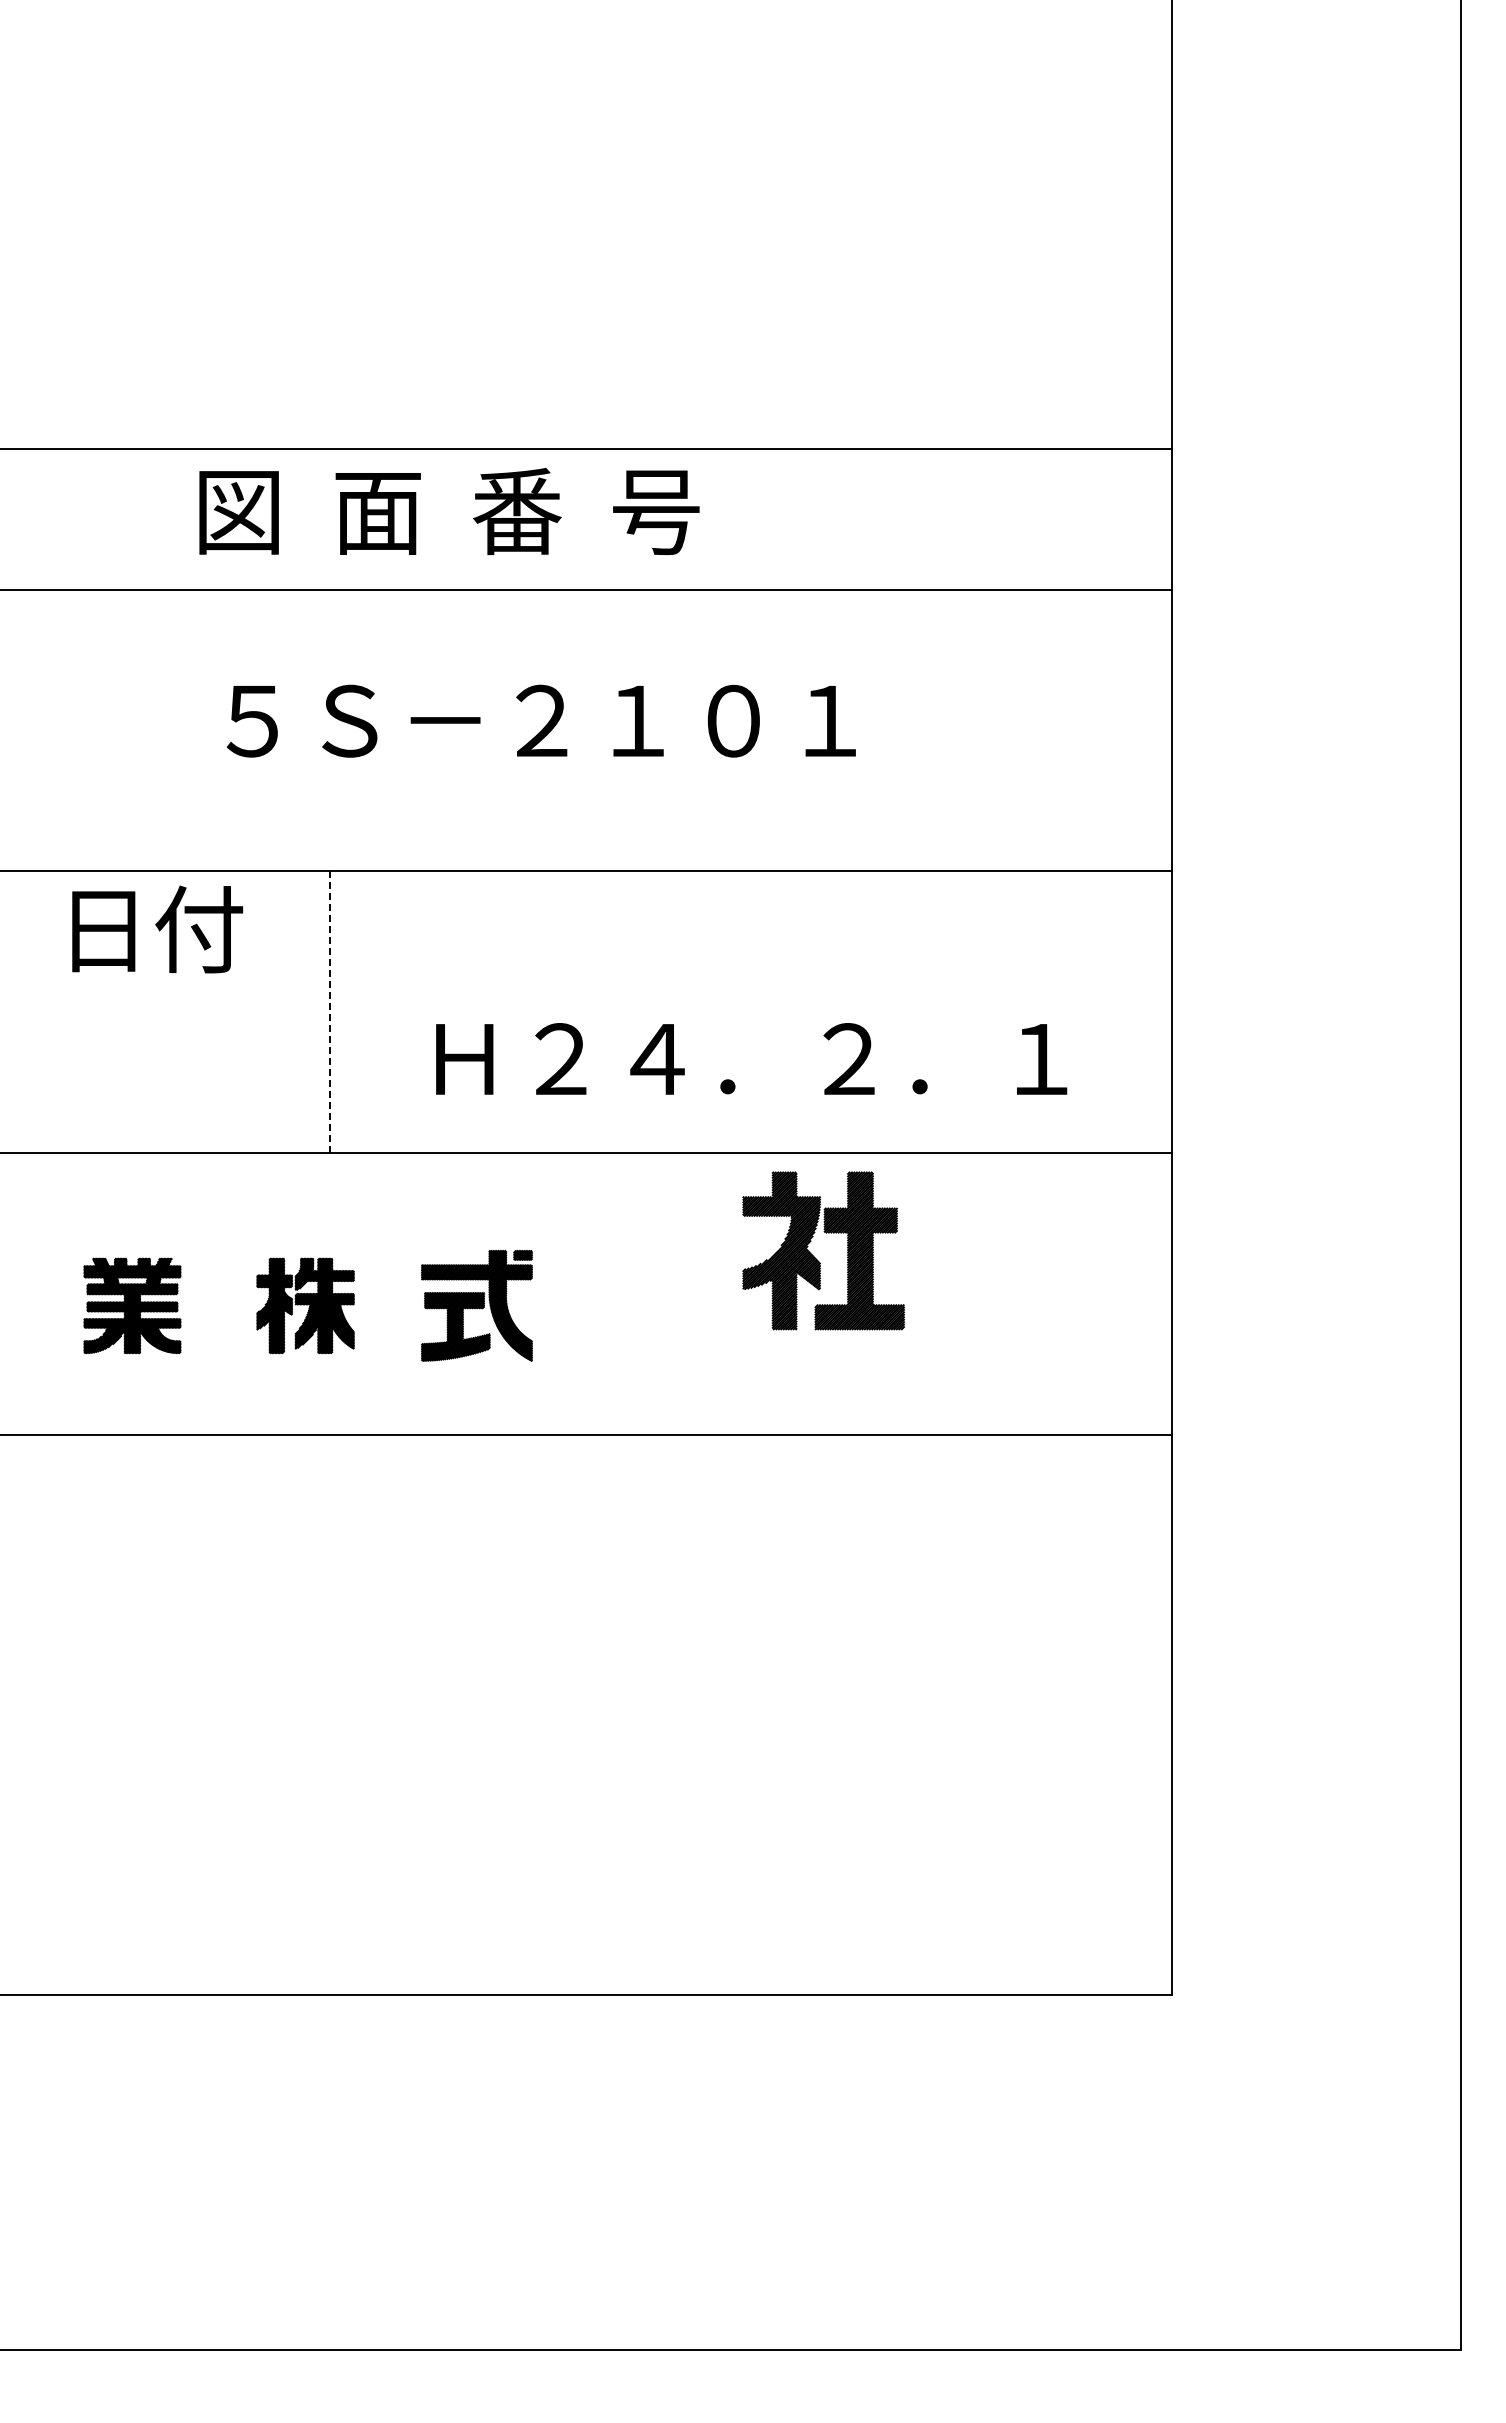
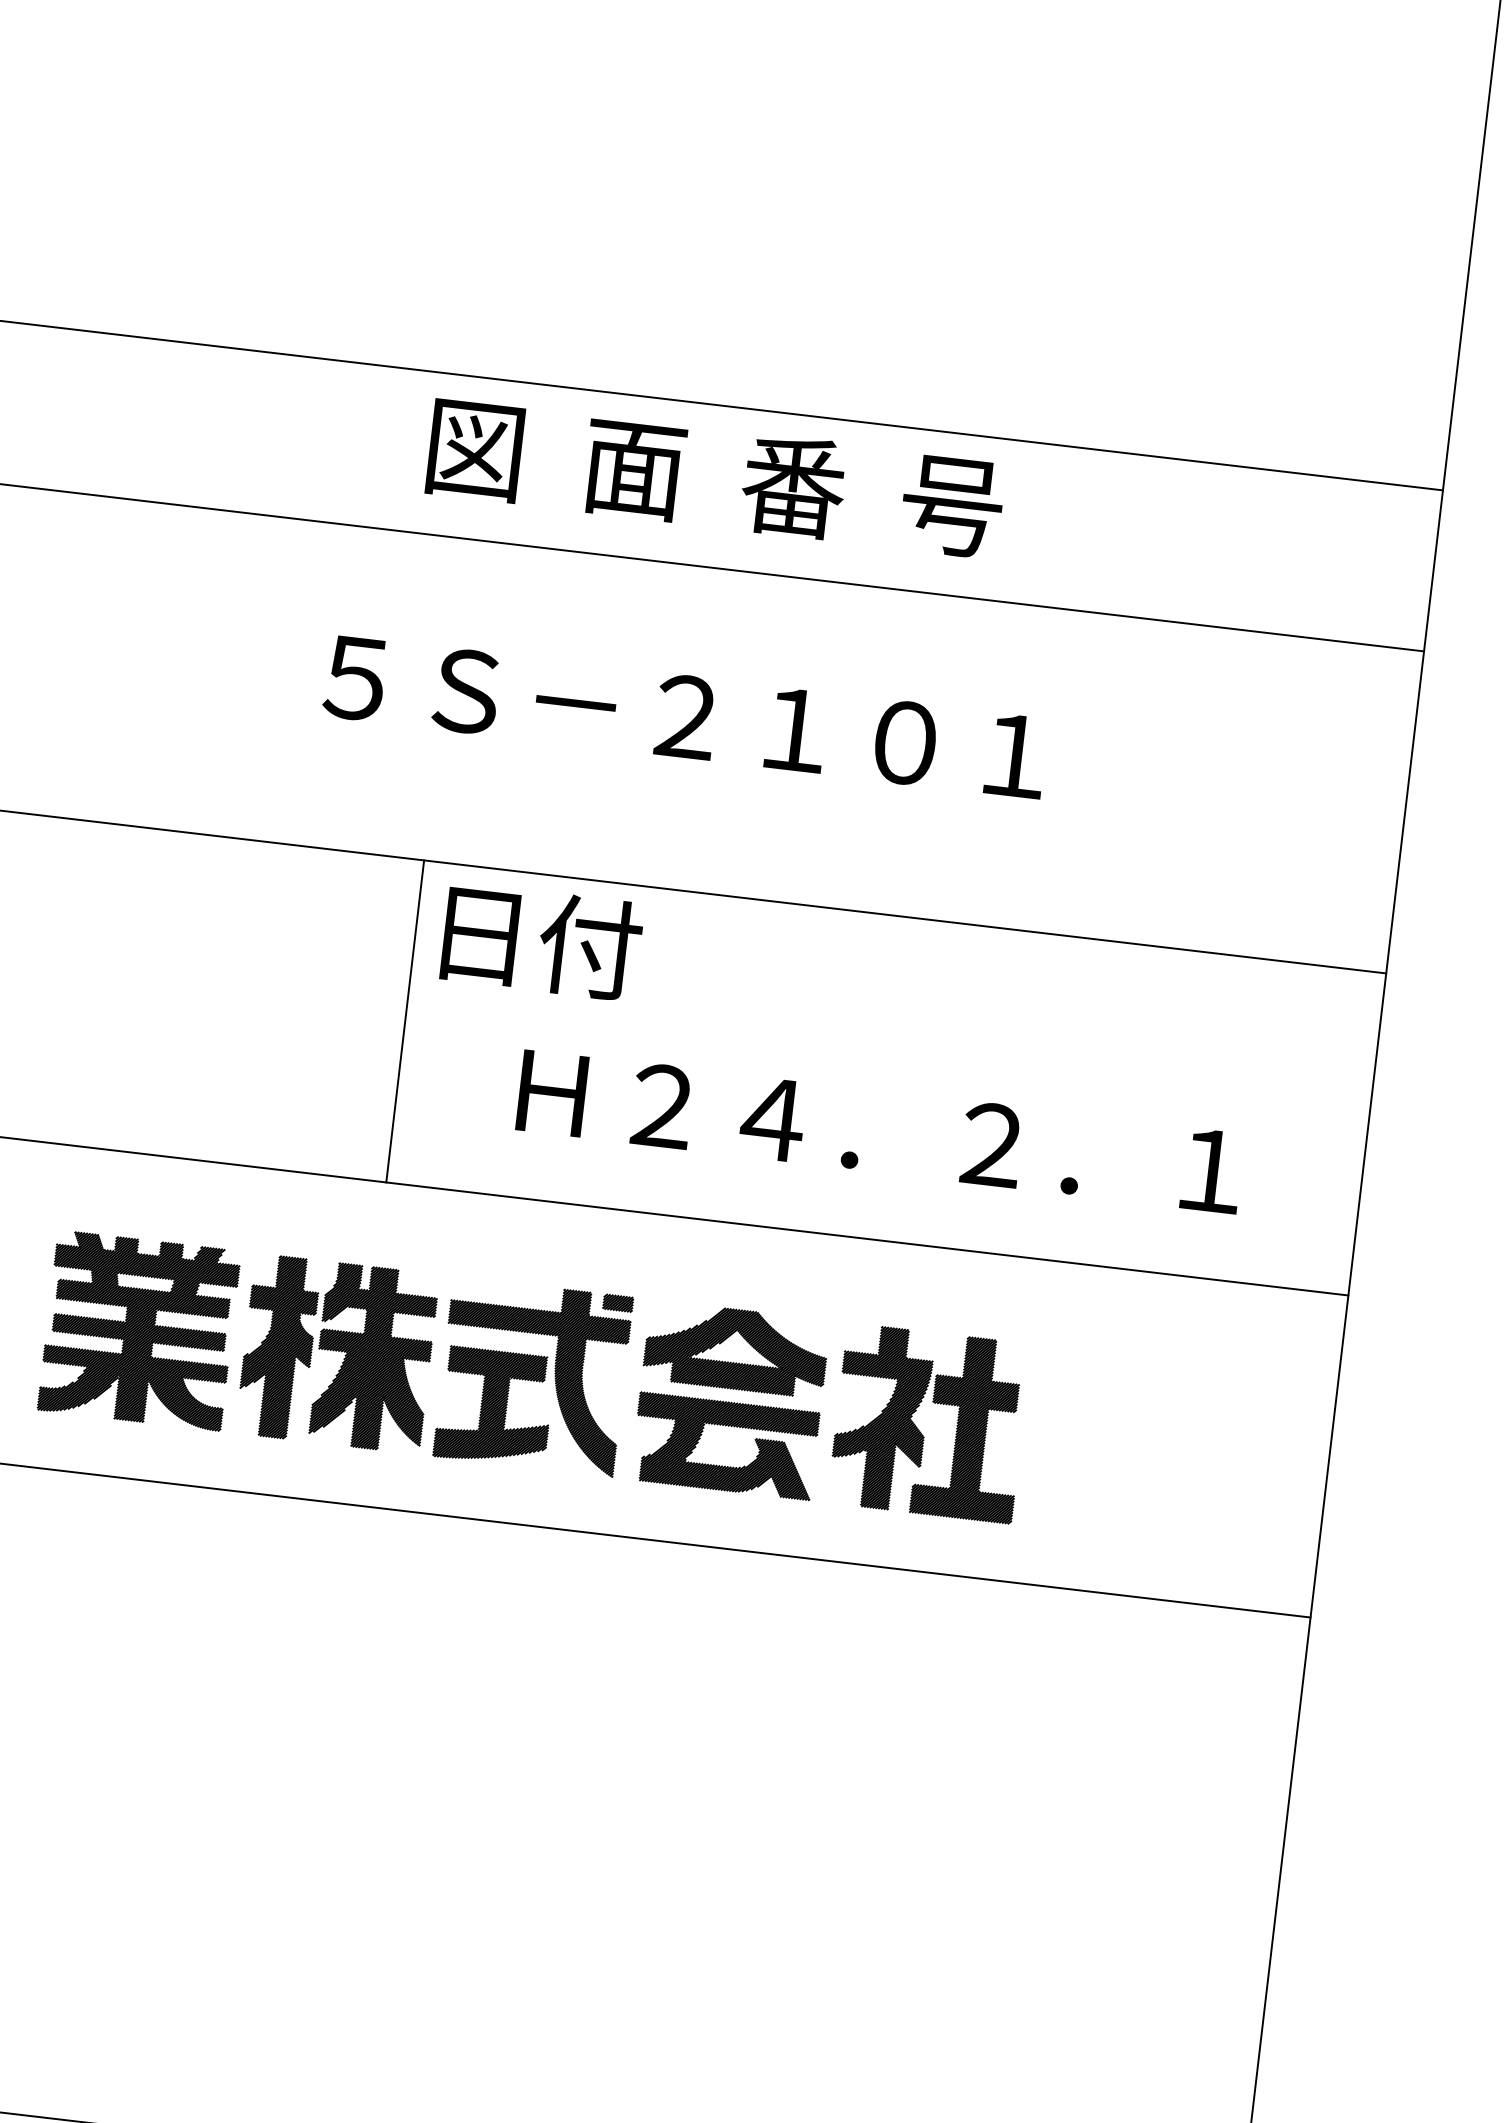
text: (449, 511) -> (716, 477), moved
text: (157, 929) -> (542, 941), moved
line: (330, 1012) -> (405, 1021), dashed -> solid
part: (815, 1257) -> (919, 1429), moved
part: (649, 1261) -> (736, 1349), added
part: (132, 1305) -> (139, 1330), size x1.67
part: (305, 1305) -> (337, 1353), size x1.67
part: (476, 1305) -> (532, 1376), size x1.43
part: (649, 1363) -> (722, 1465), added

